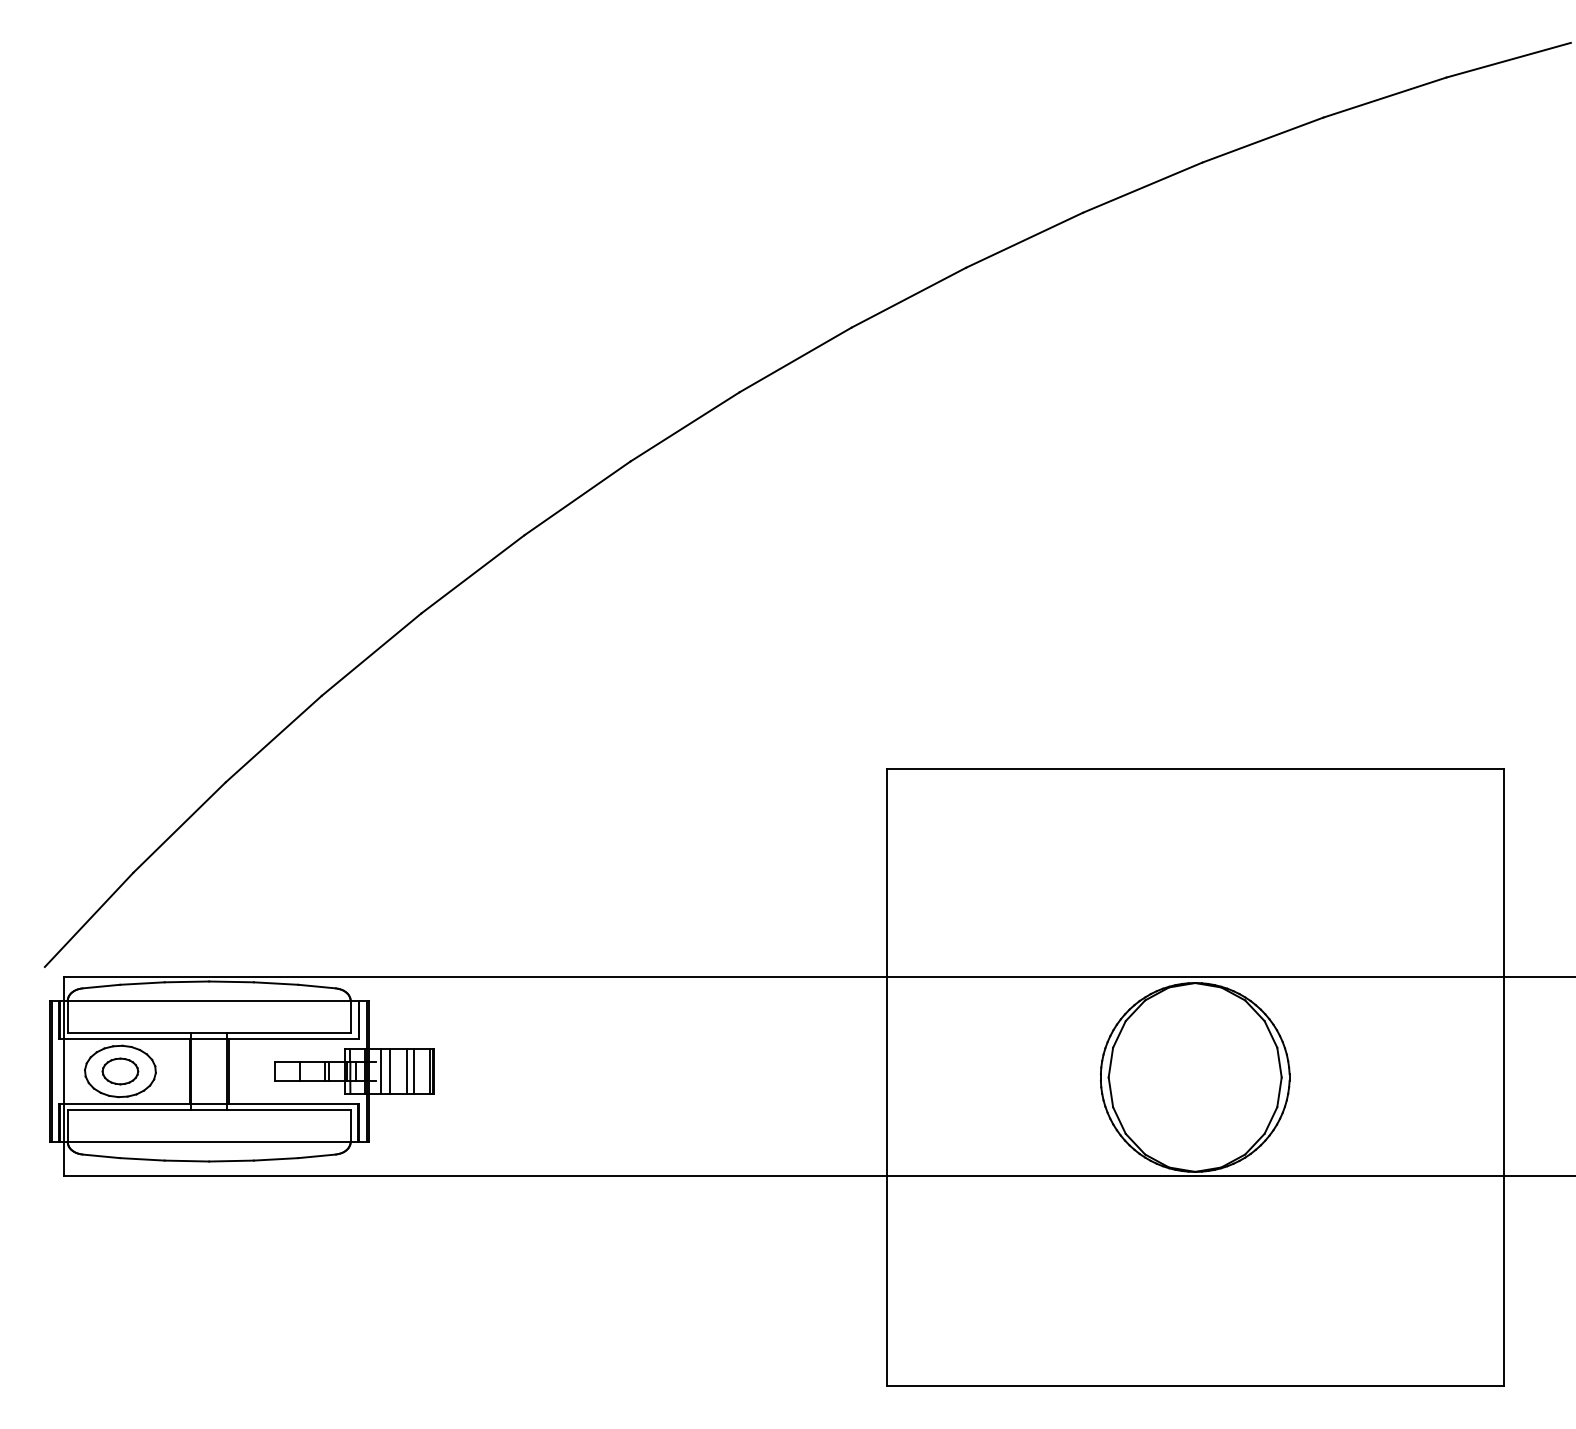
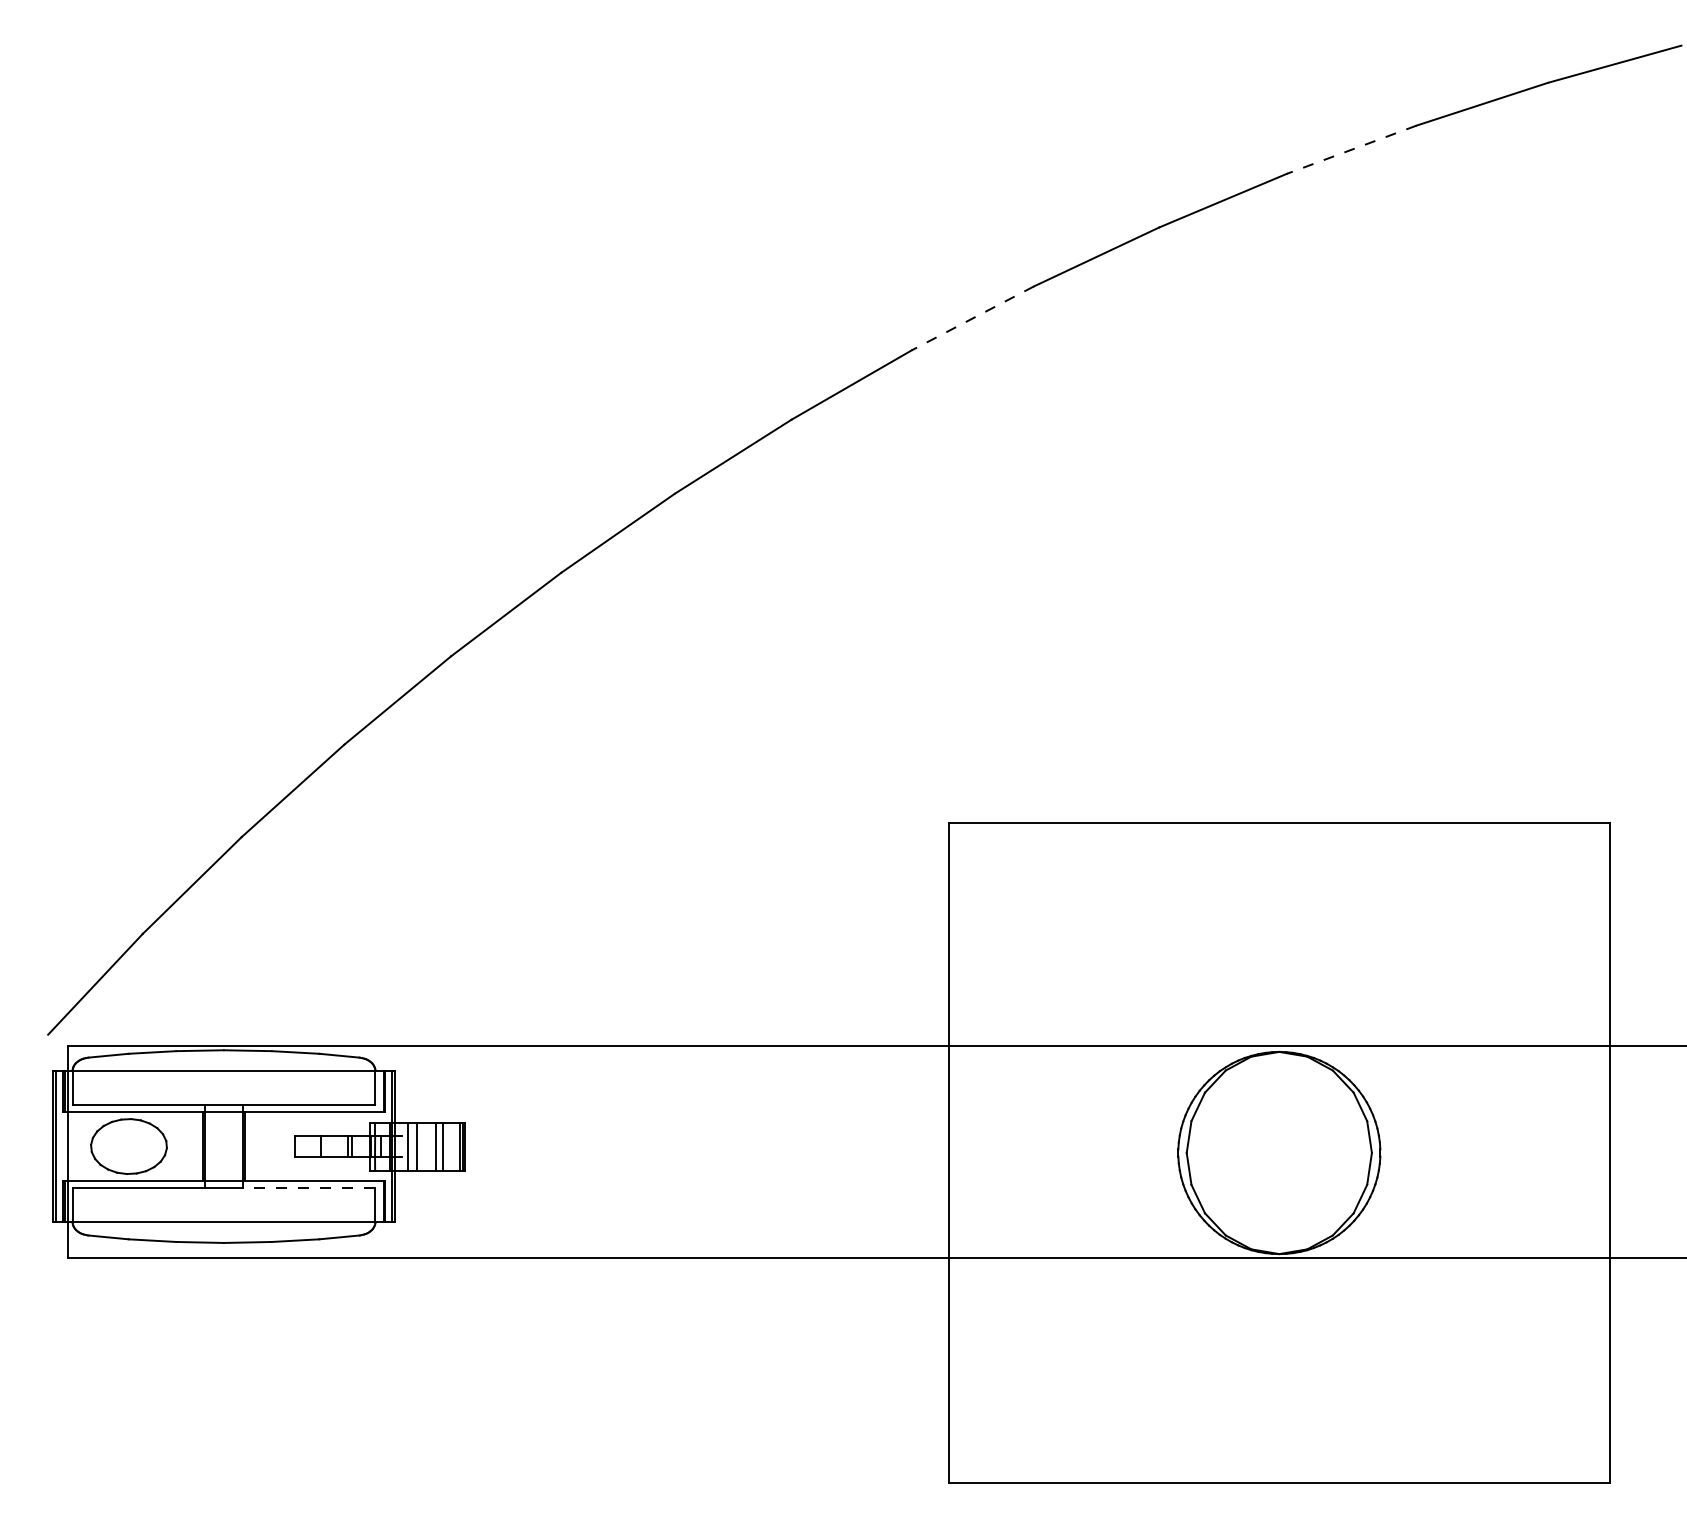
line: (1262, 139) -> (1351, 149), solid -> dashed
line: (908, 297) -> (972, 318), solid -> dashed
part: (119, 1071) -> (128, 1146), removed
line: (288, 1109) -> (308, 1187), solid -> dashed

